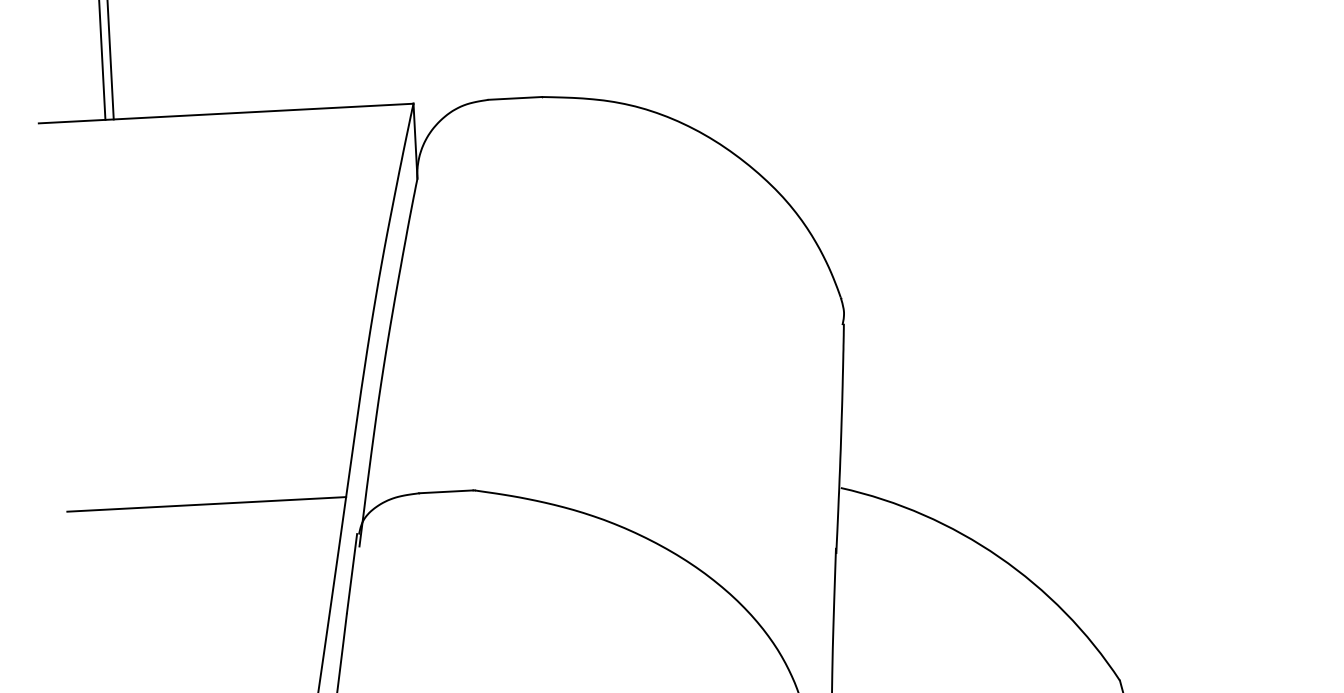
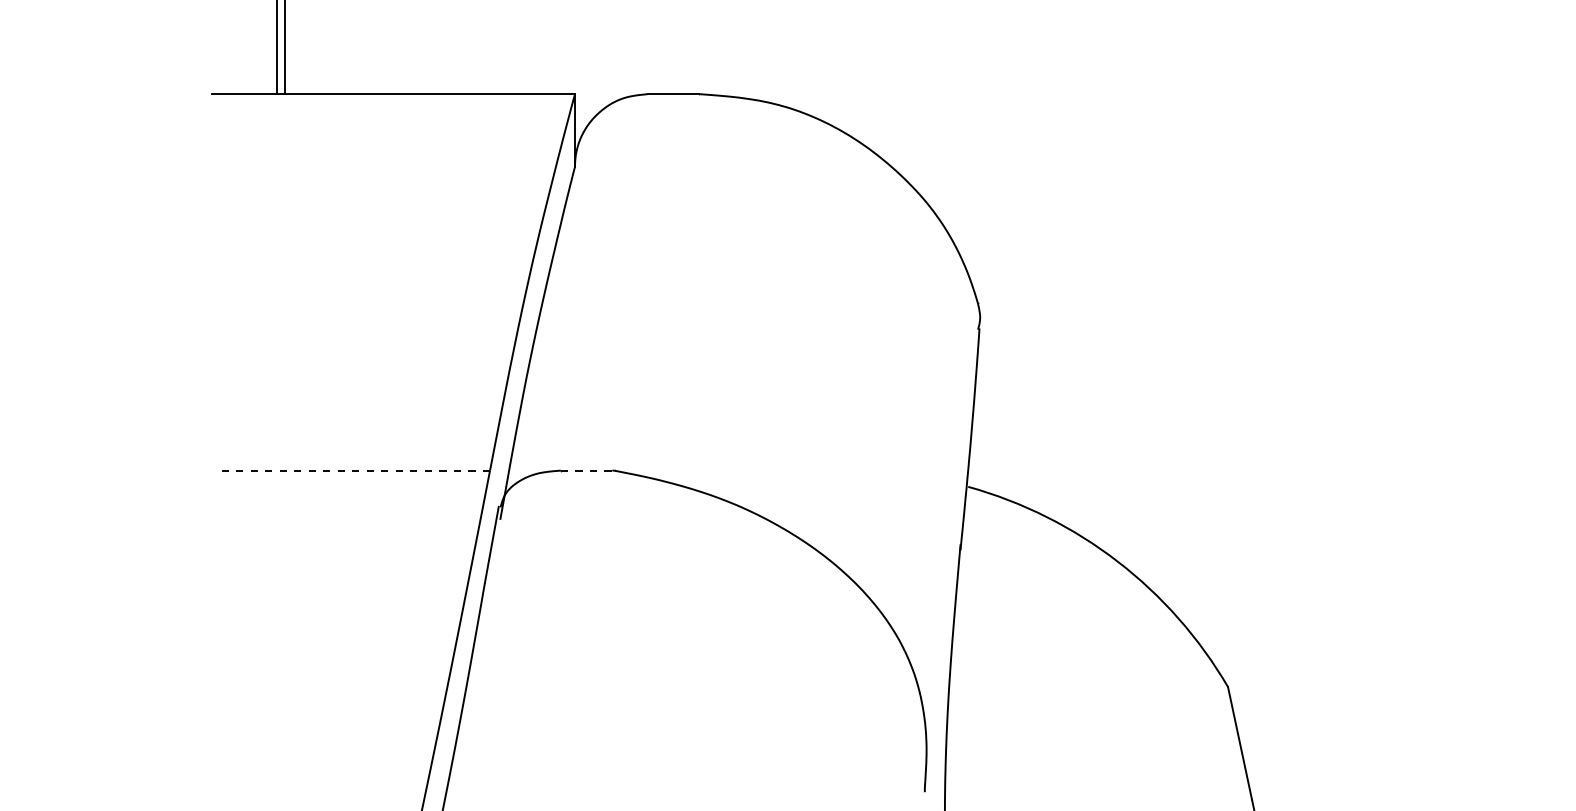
line: (446, 491) -> (587, 470), solid -> dashed
line: (207, 504) -> (355, 470), solid -> dashed

